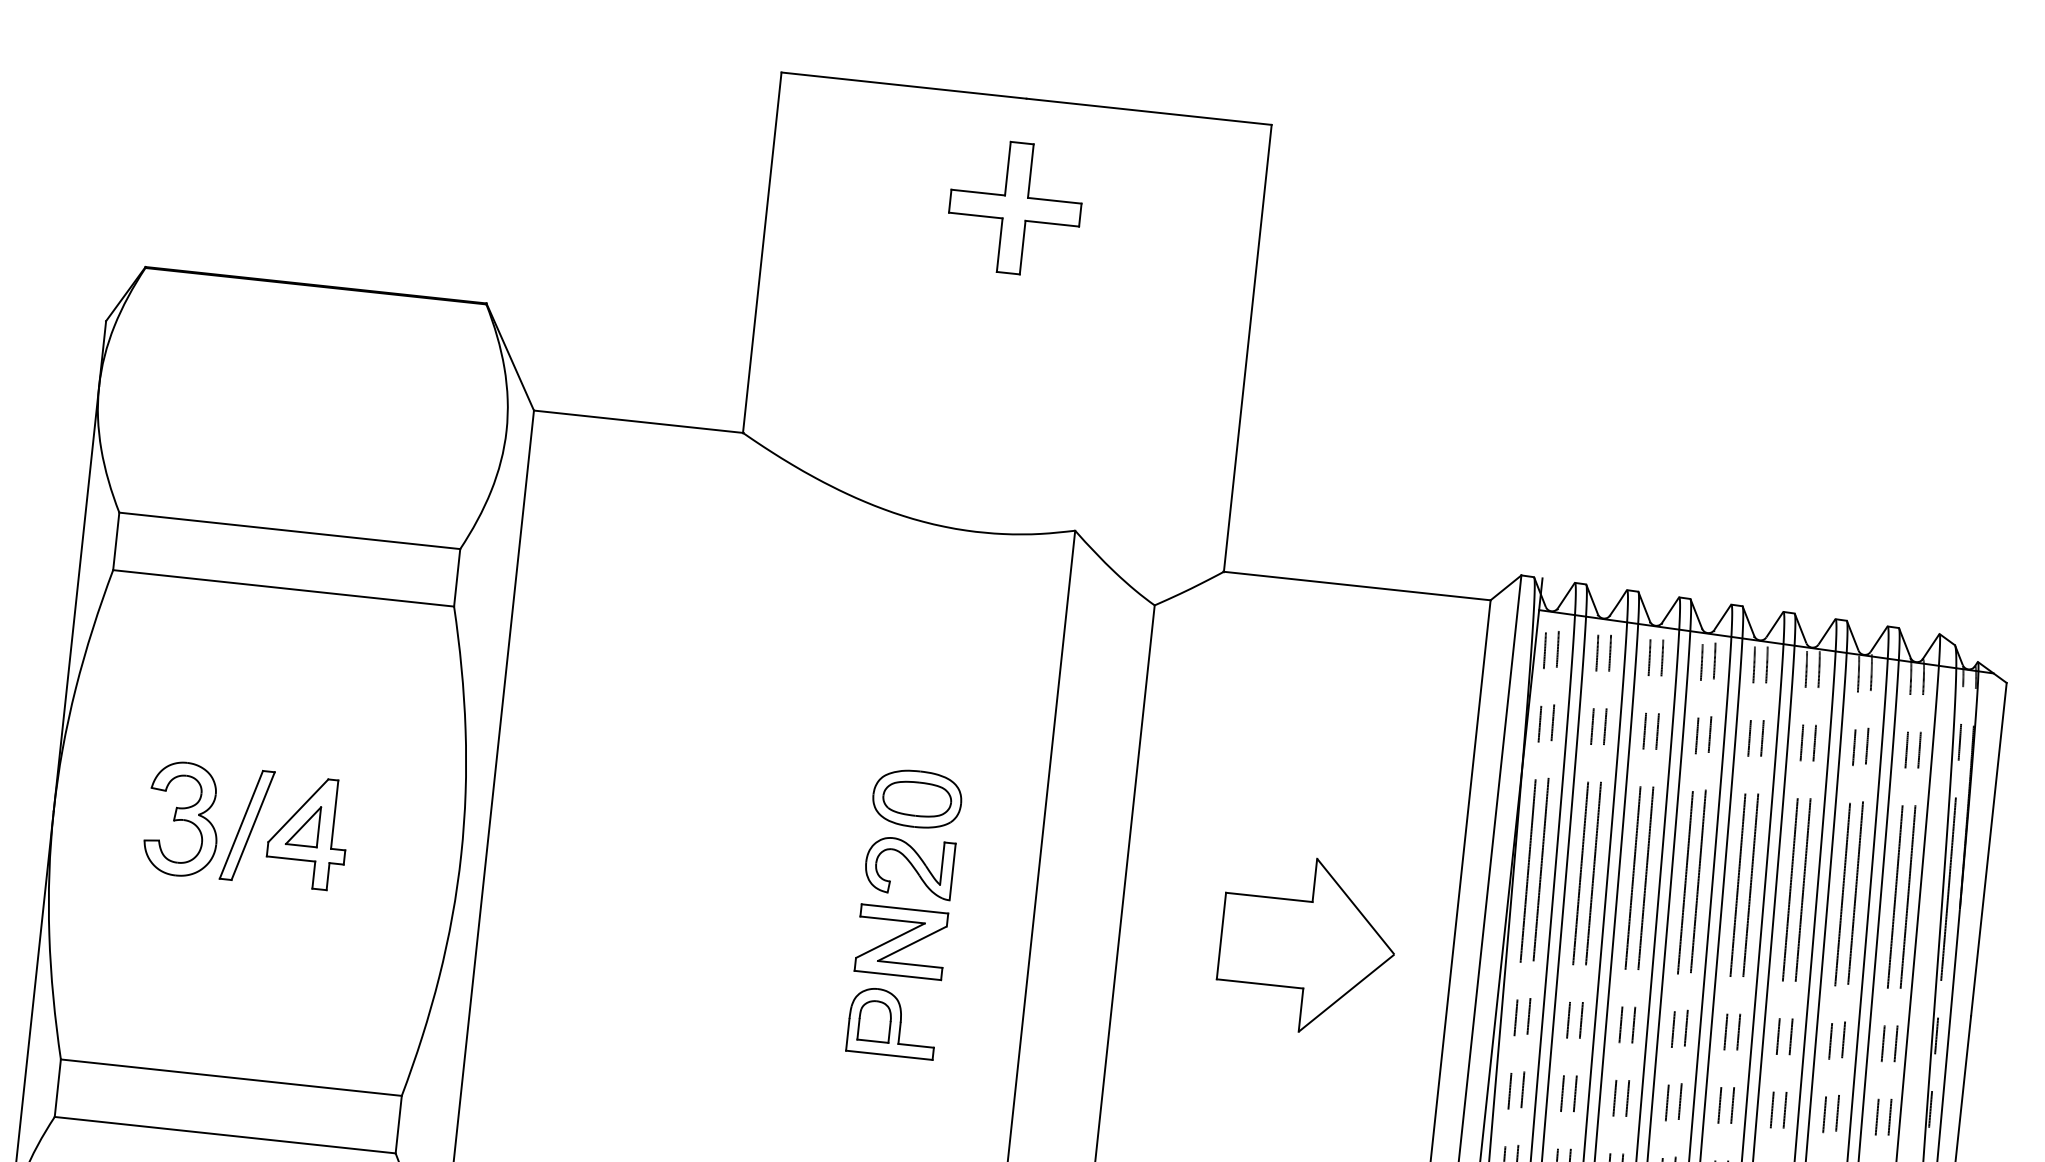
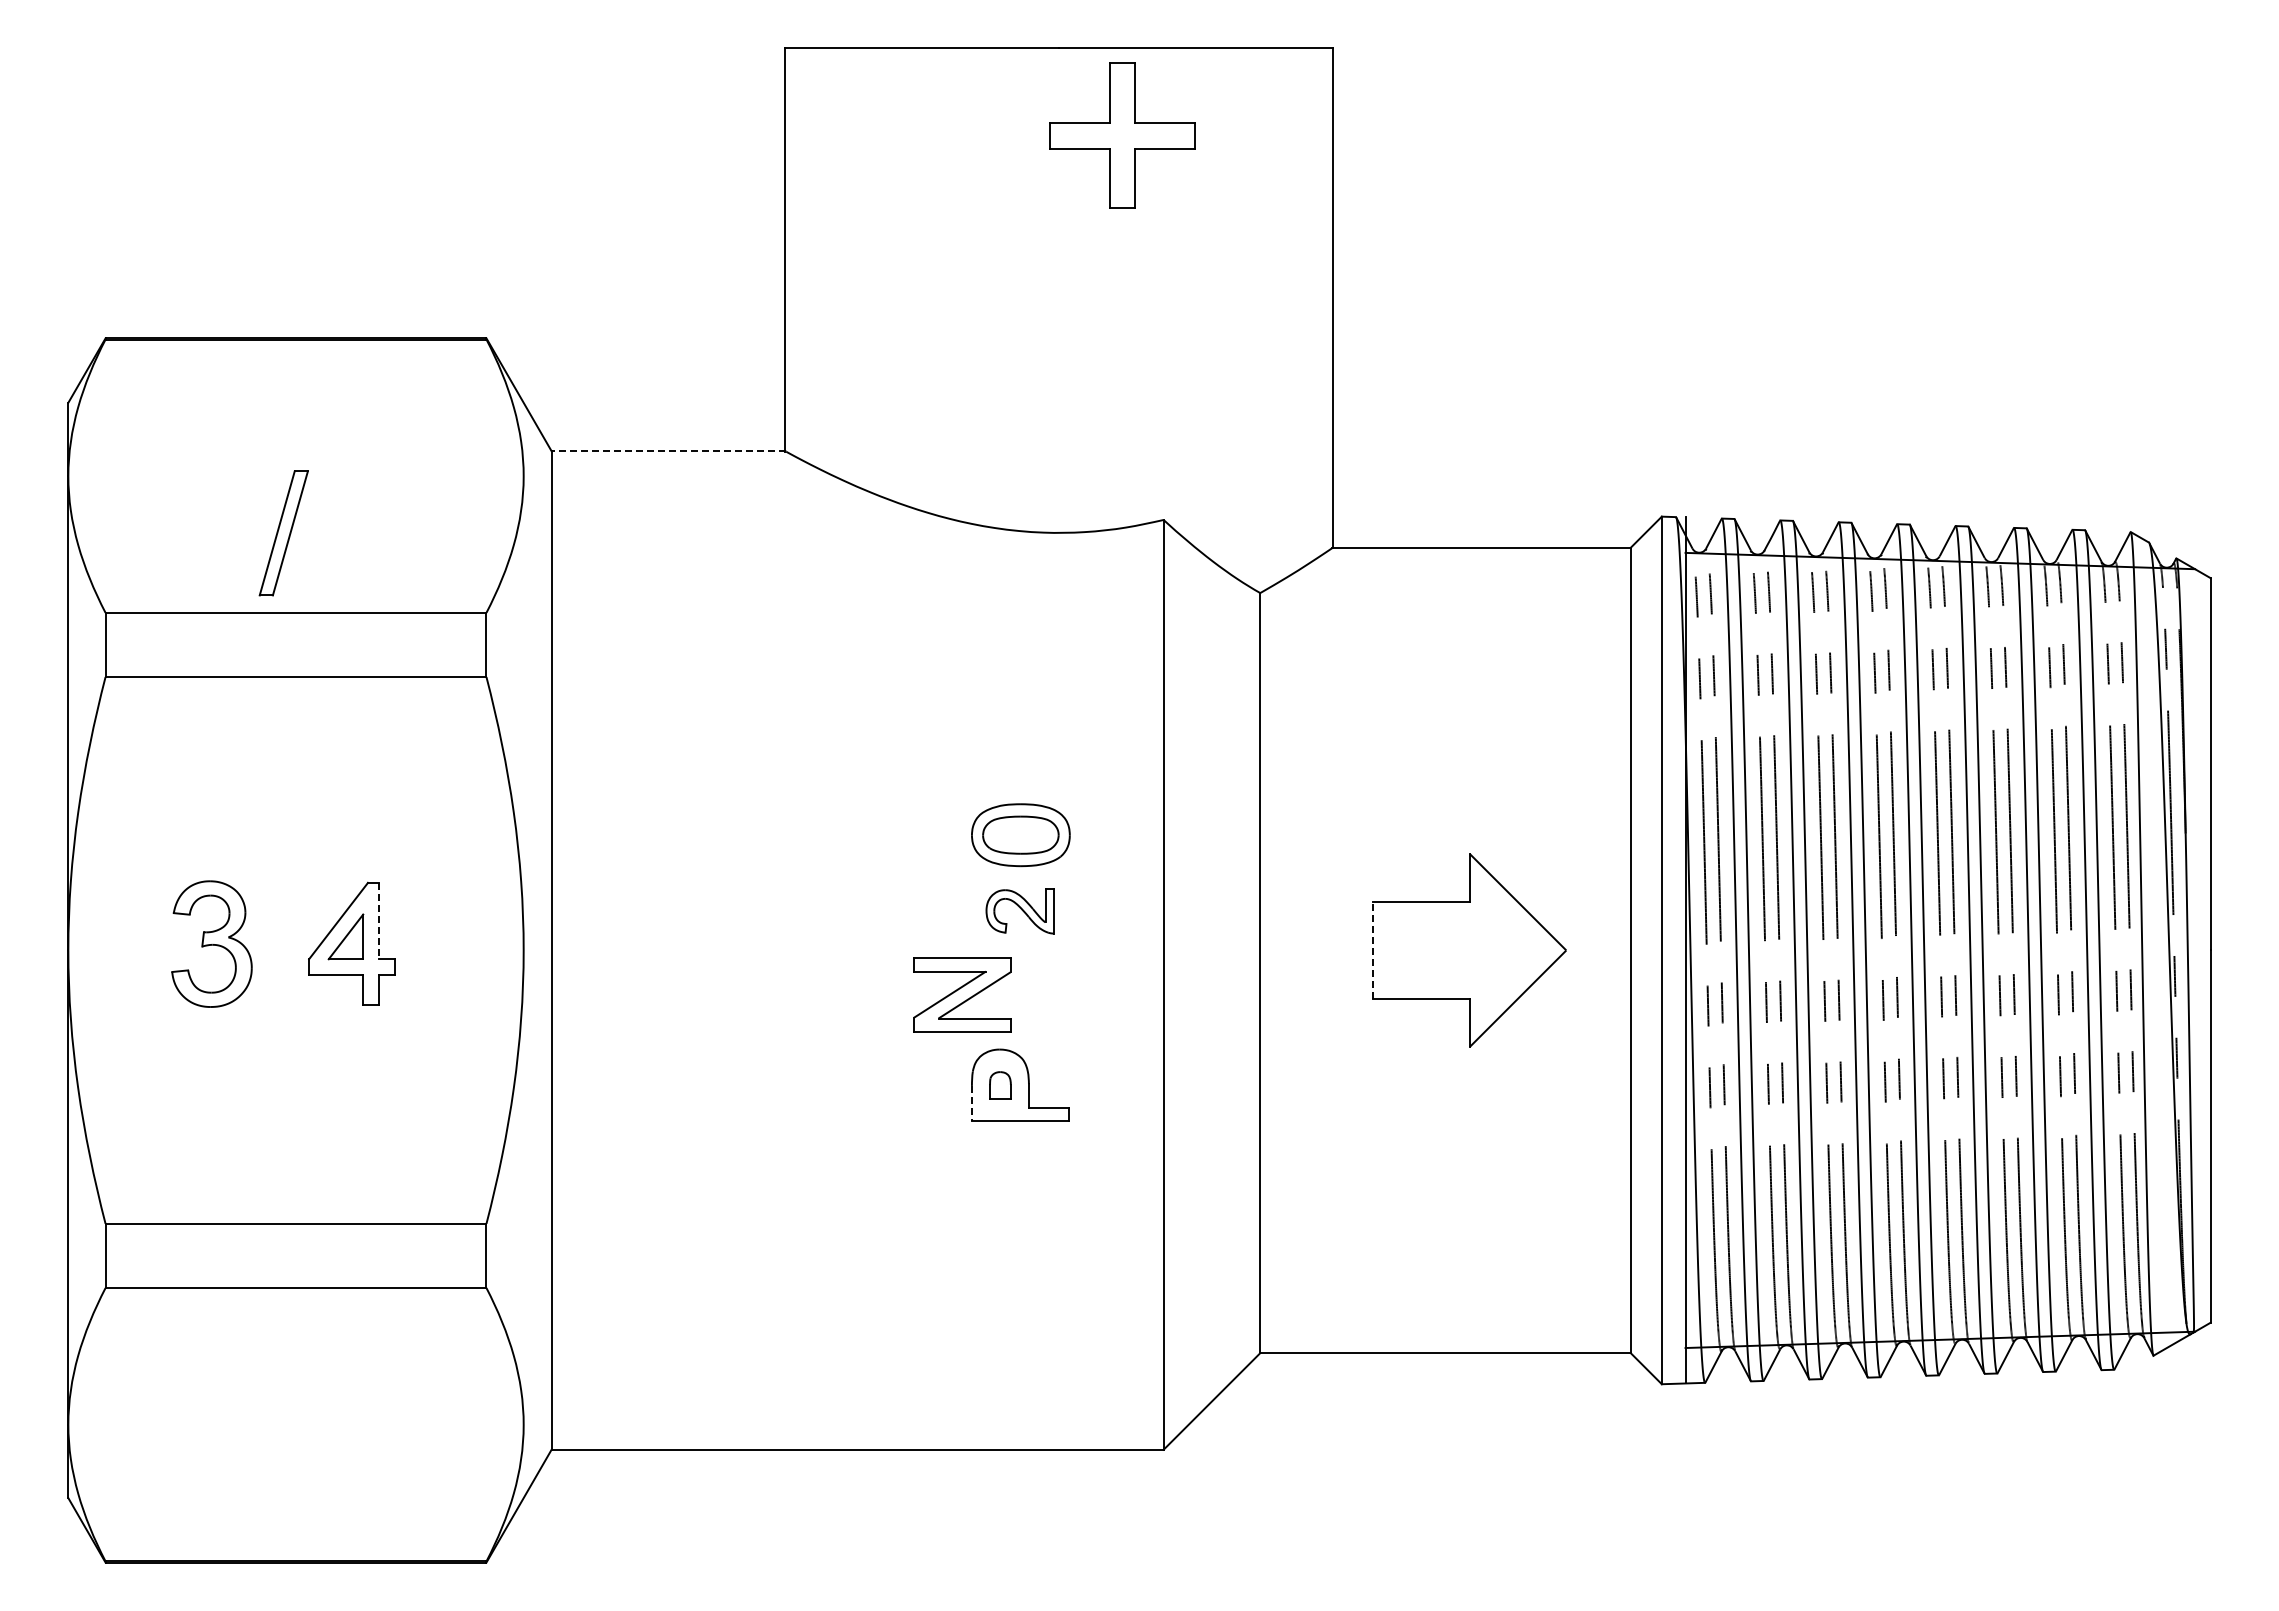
part: (1015, 207) -> (1122, 135), moved
line: (638, 422) -> (668, 451), solid -> dashed
line: (334, 815) -> (379, 921), solid -> dashed
part: (246, 825) -> (283, 533), moved
part: (909, 867) -> (1020, 911), size x0.7
line: (1221, 935) -> (1373, 949), solid -> dashed
part: (901, 941) -> (962, 994), moved
part: (875, 1021) -> (1000, 1085), size x0.6
line: (847, 1034) -> (971, 1103), solid -> dashed

